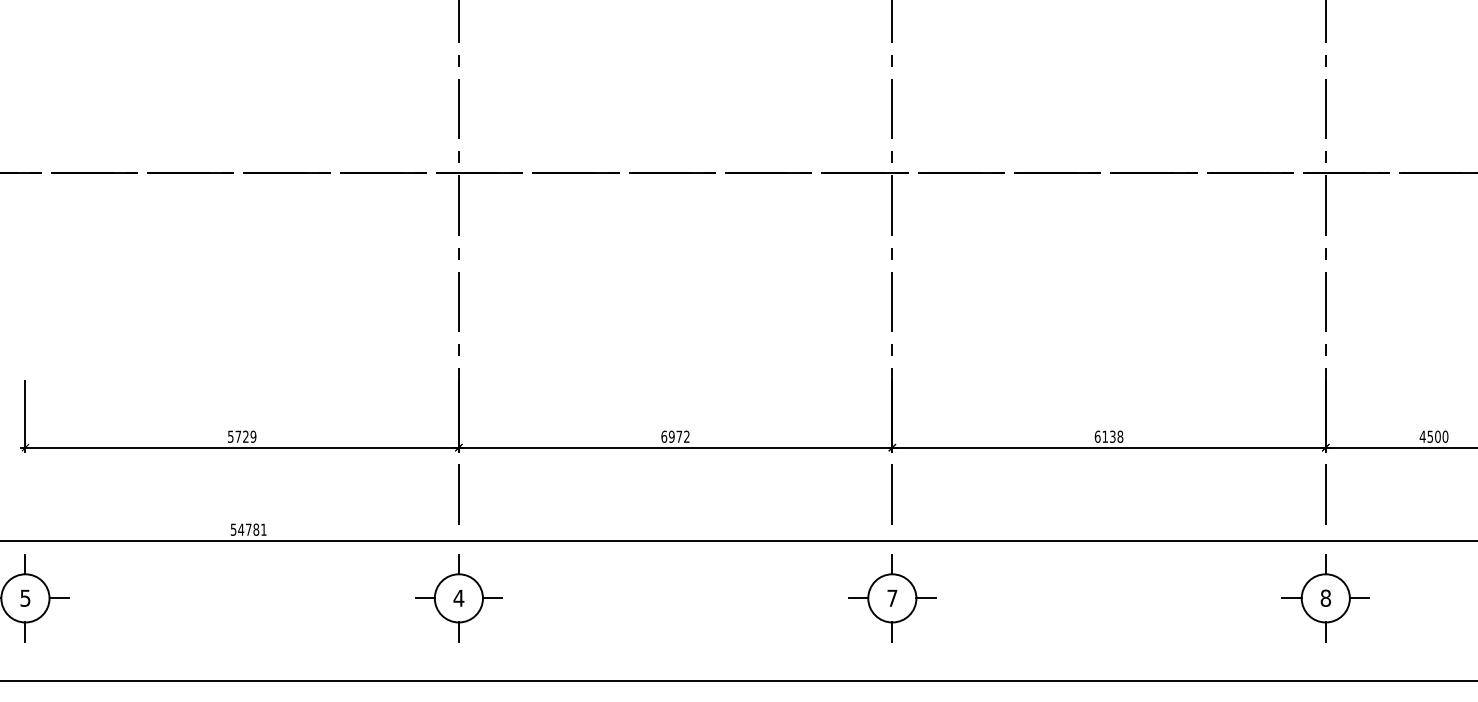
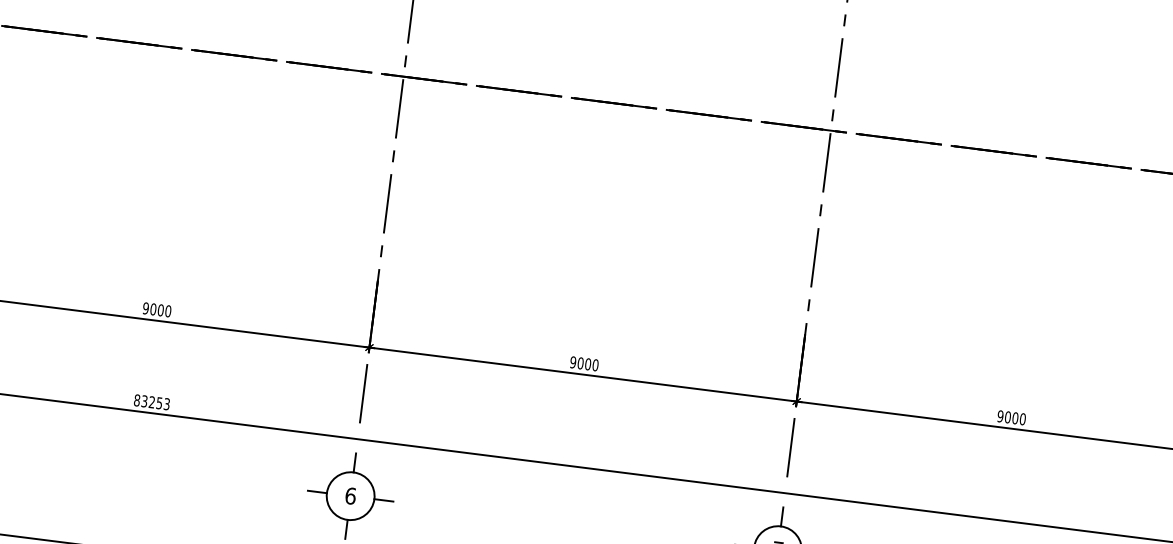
text: (241, 436) -> (156, 309), 5729 -> 9000
text: (675, 436) -> (584, 363), 6972 -> 9000
text: (1108, 436) -> (1011, 417), 6138 -> 9000
text: (248, 529) -> (151, 402), 54781 -> 83253
text: (458, 597) -> (350, 495), 4 -> 6

